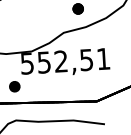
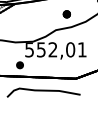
text: (86, 59) -> (70, 49), 552,51 -> 552,01

